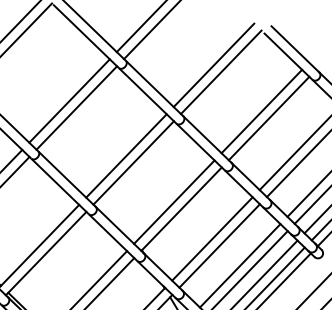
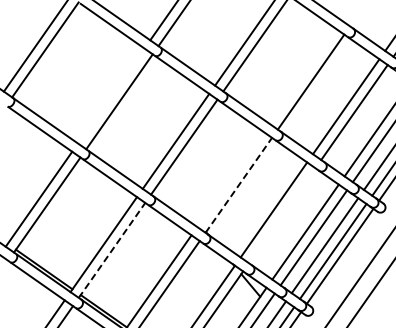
line: (69, 100) -> (111, 95), removed
line: (261, 110) -> (302, 75), removed
line: (174, 202) -> (230, 179), removed
line: (181, 209) -> (238, 185), solid -> dashed
line: (219, 245) -> (281, 215), removed
line: (46, 253) -> (112, 250), solid -> dashed

